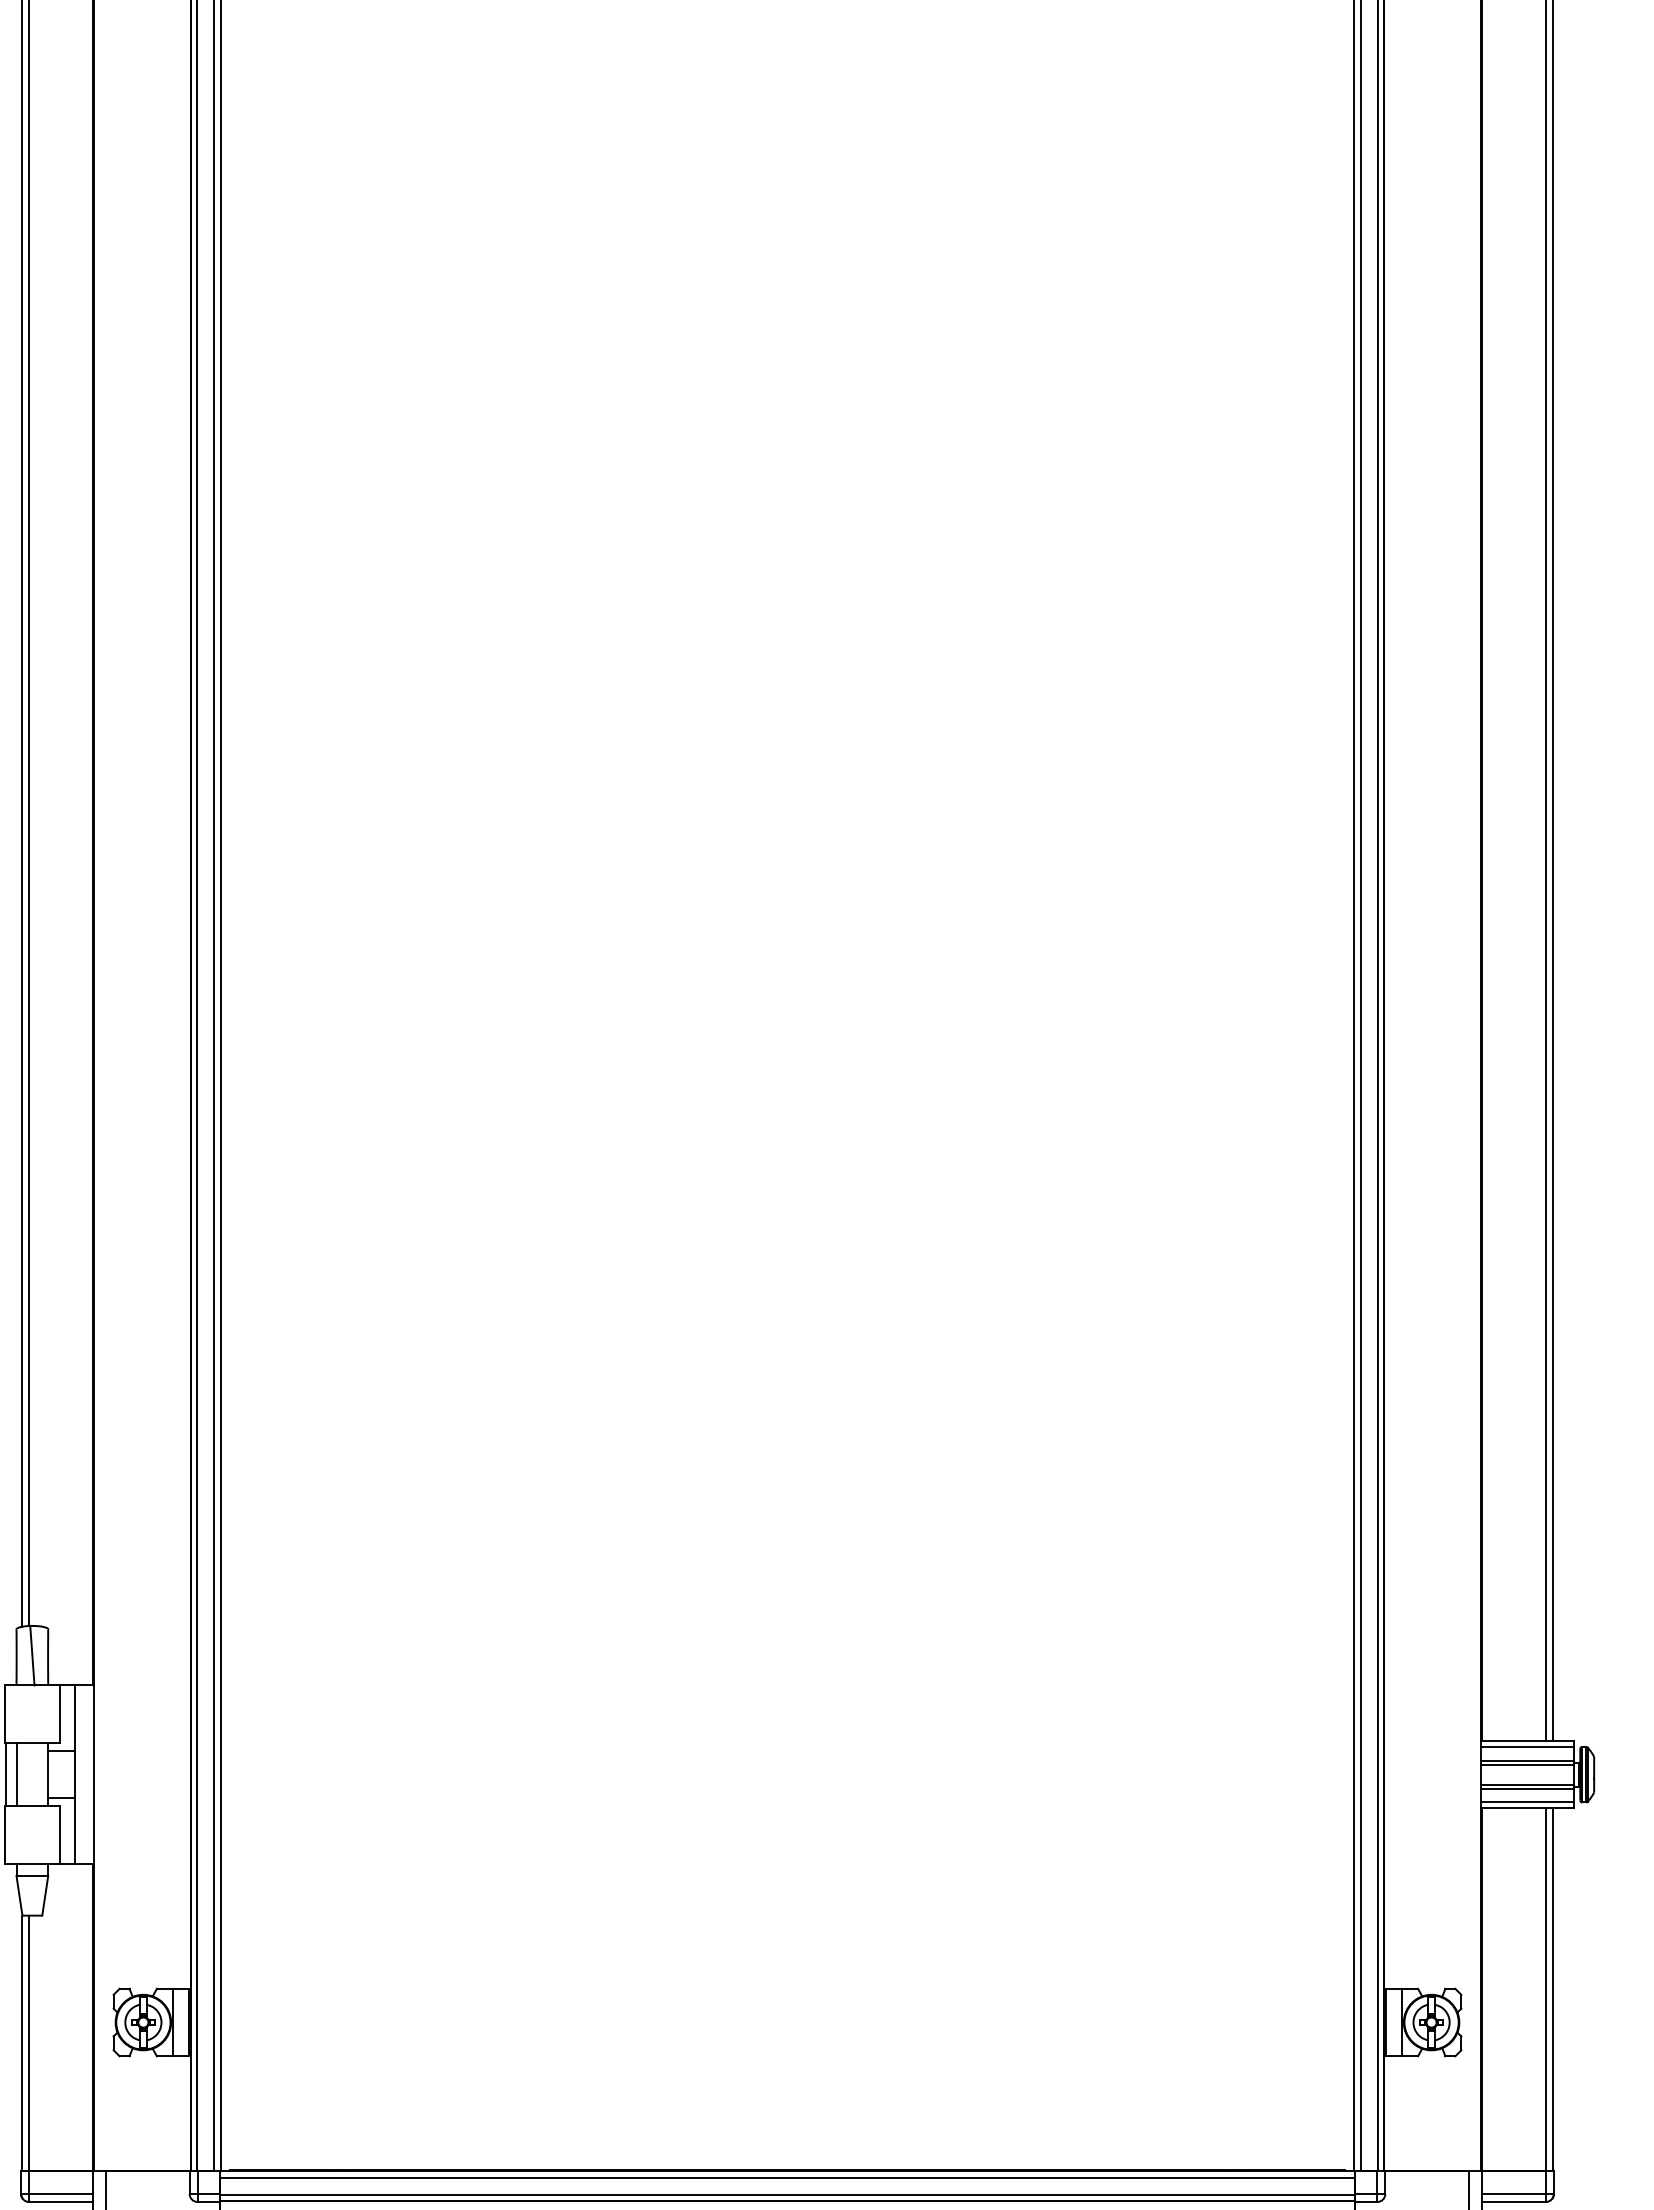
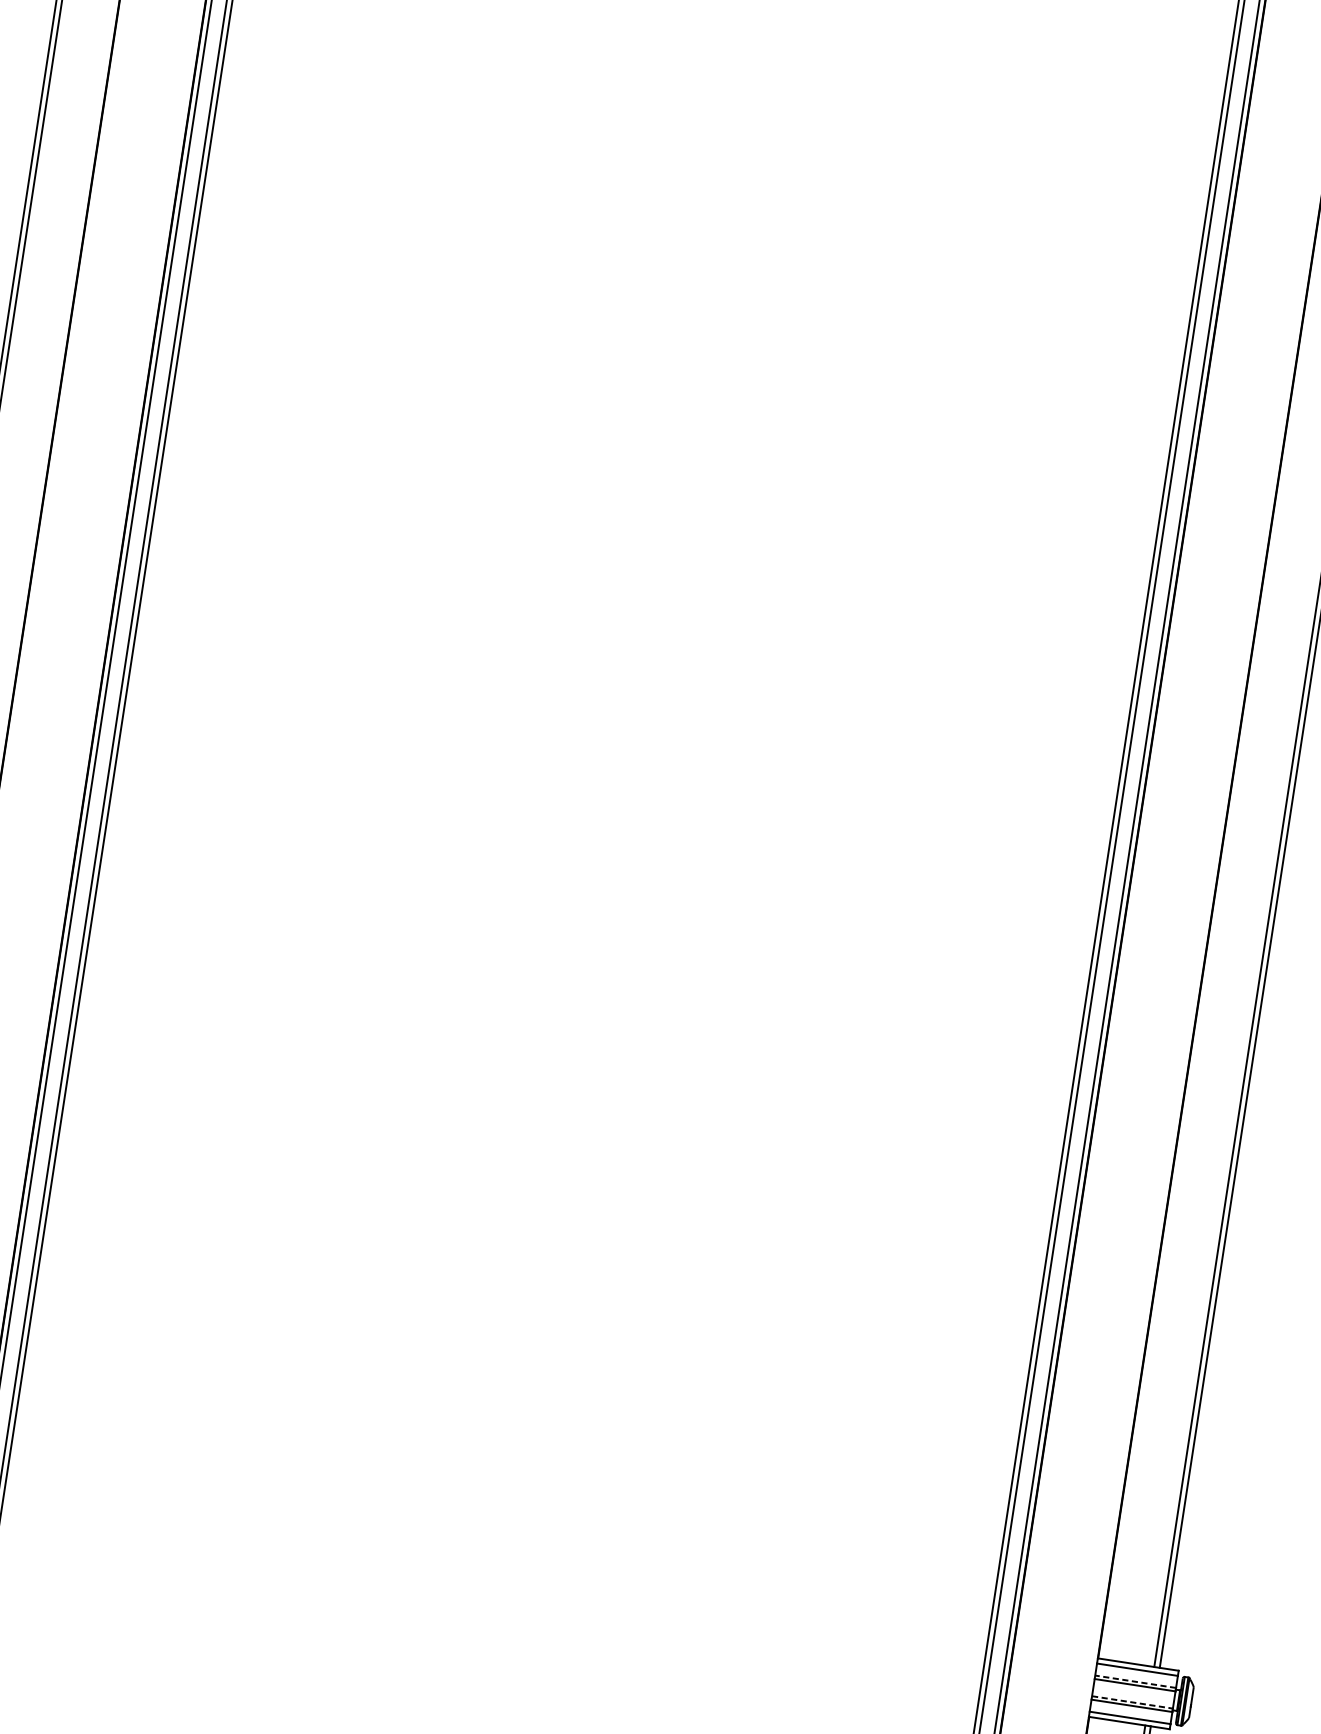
line: (1527, 1760) -> (1135, 1681), solid -> dashed
line: (1527, 1784) -> (1132, 1702), solid -> dashed

